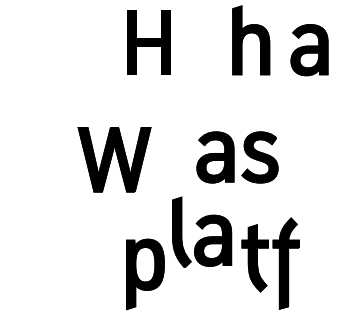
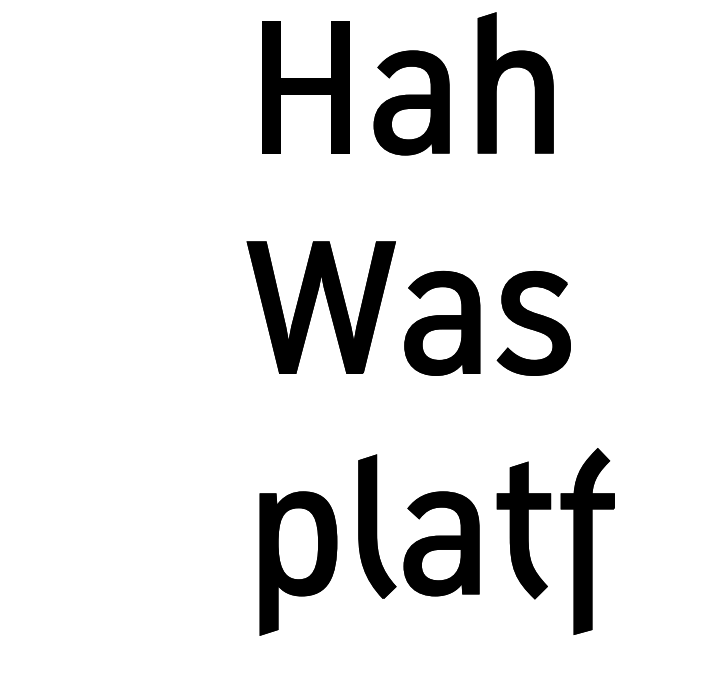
part: (309, 50) -> (411, 103), moved
part: (114, 159) -> (321, 307), moved
part: (202, 231) -> (419, 524), moved

